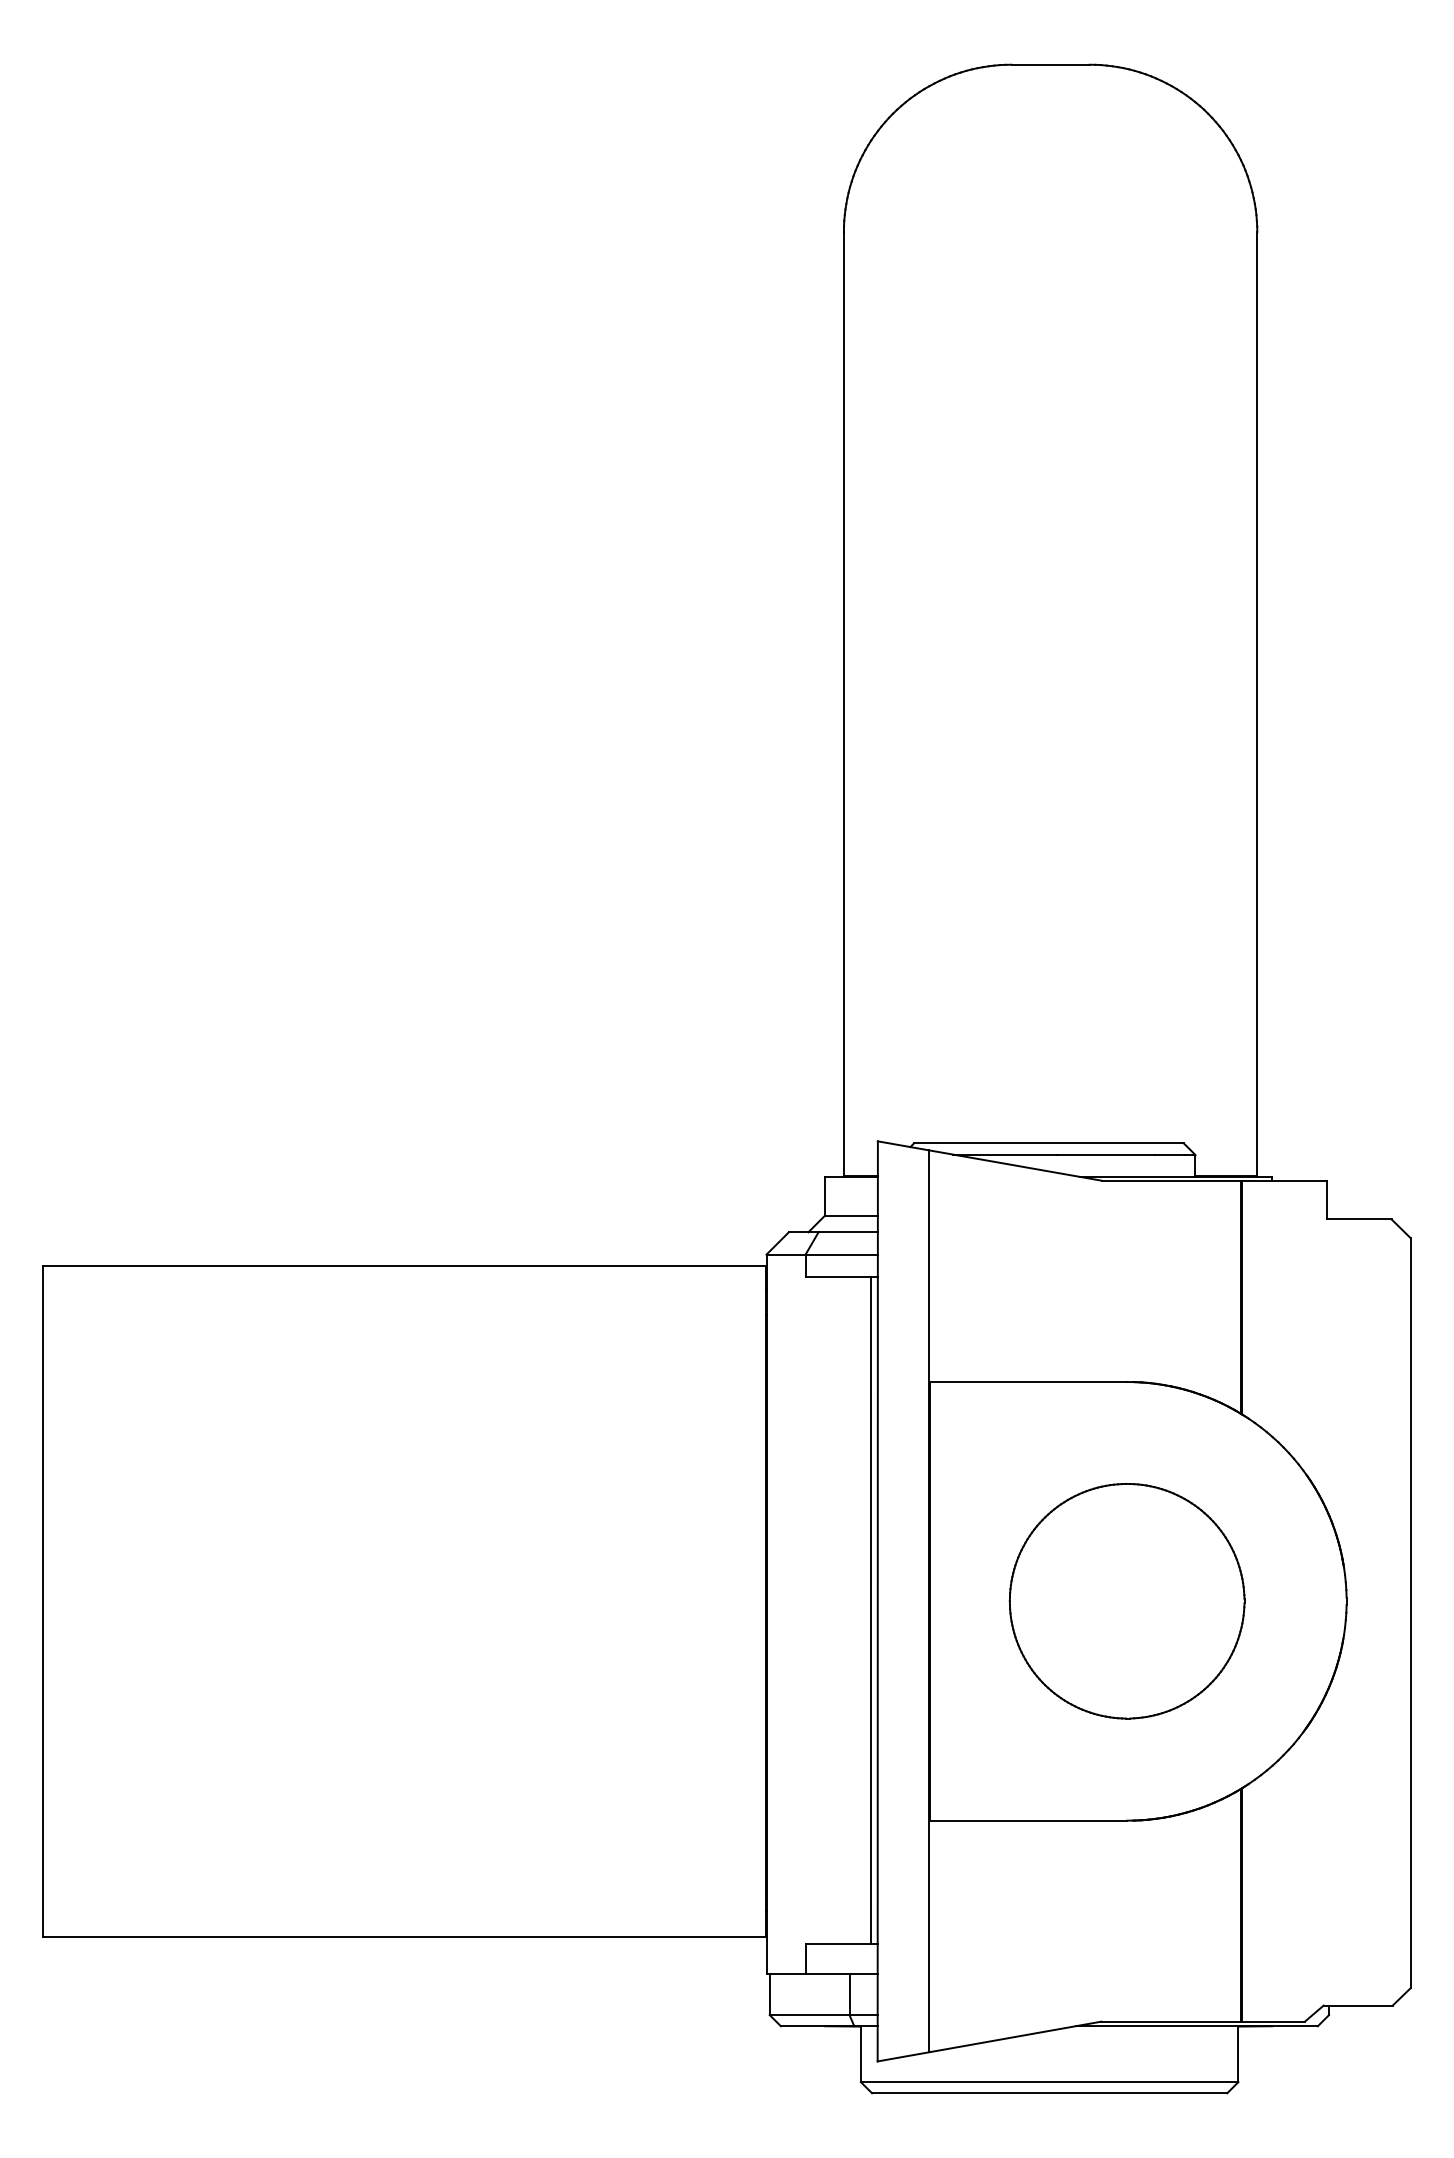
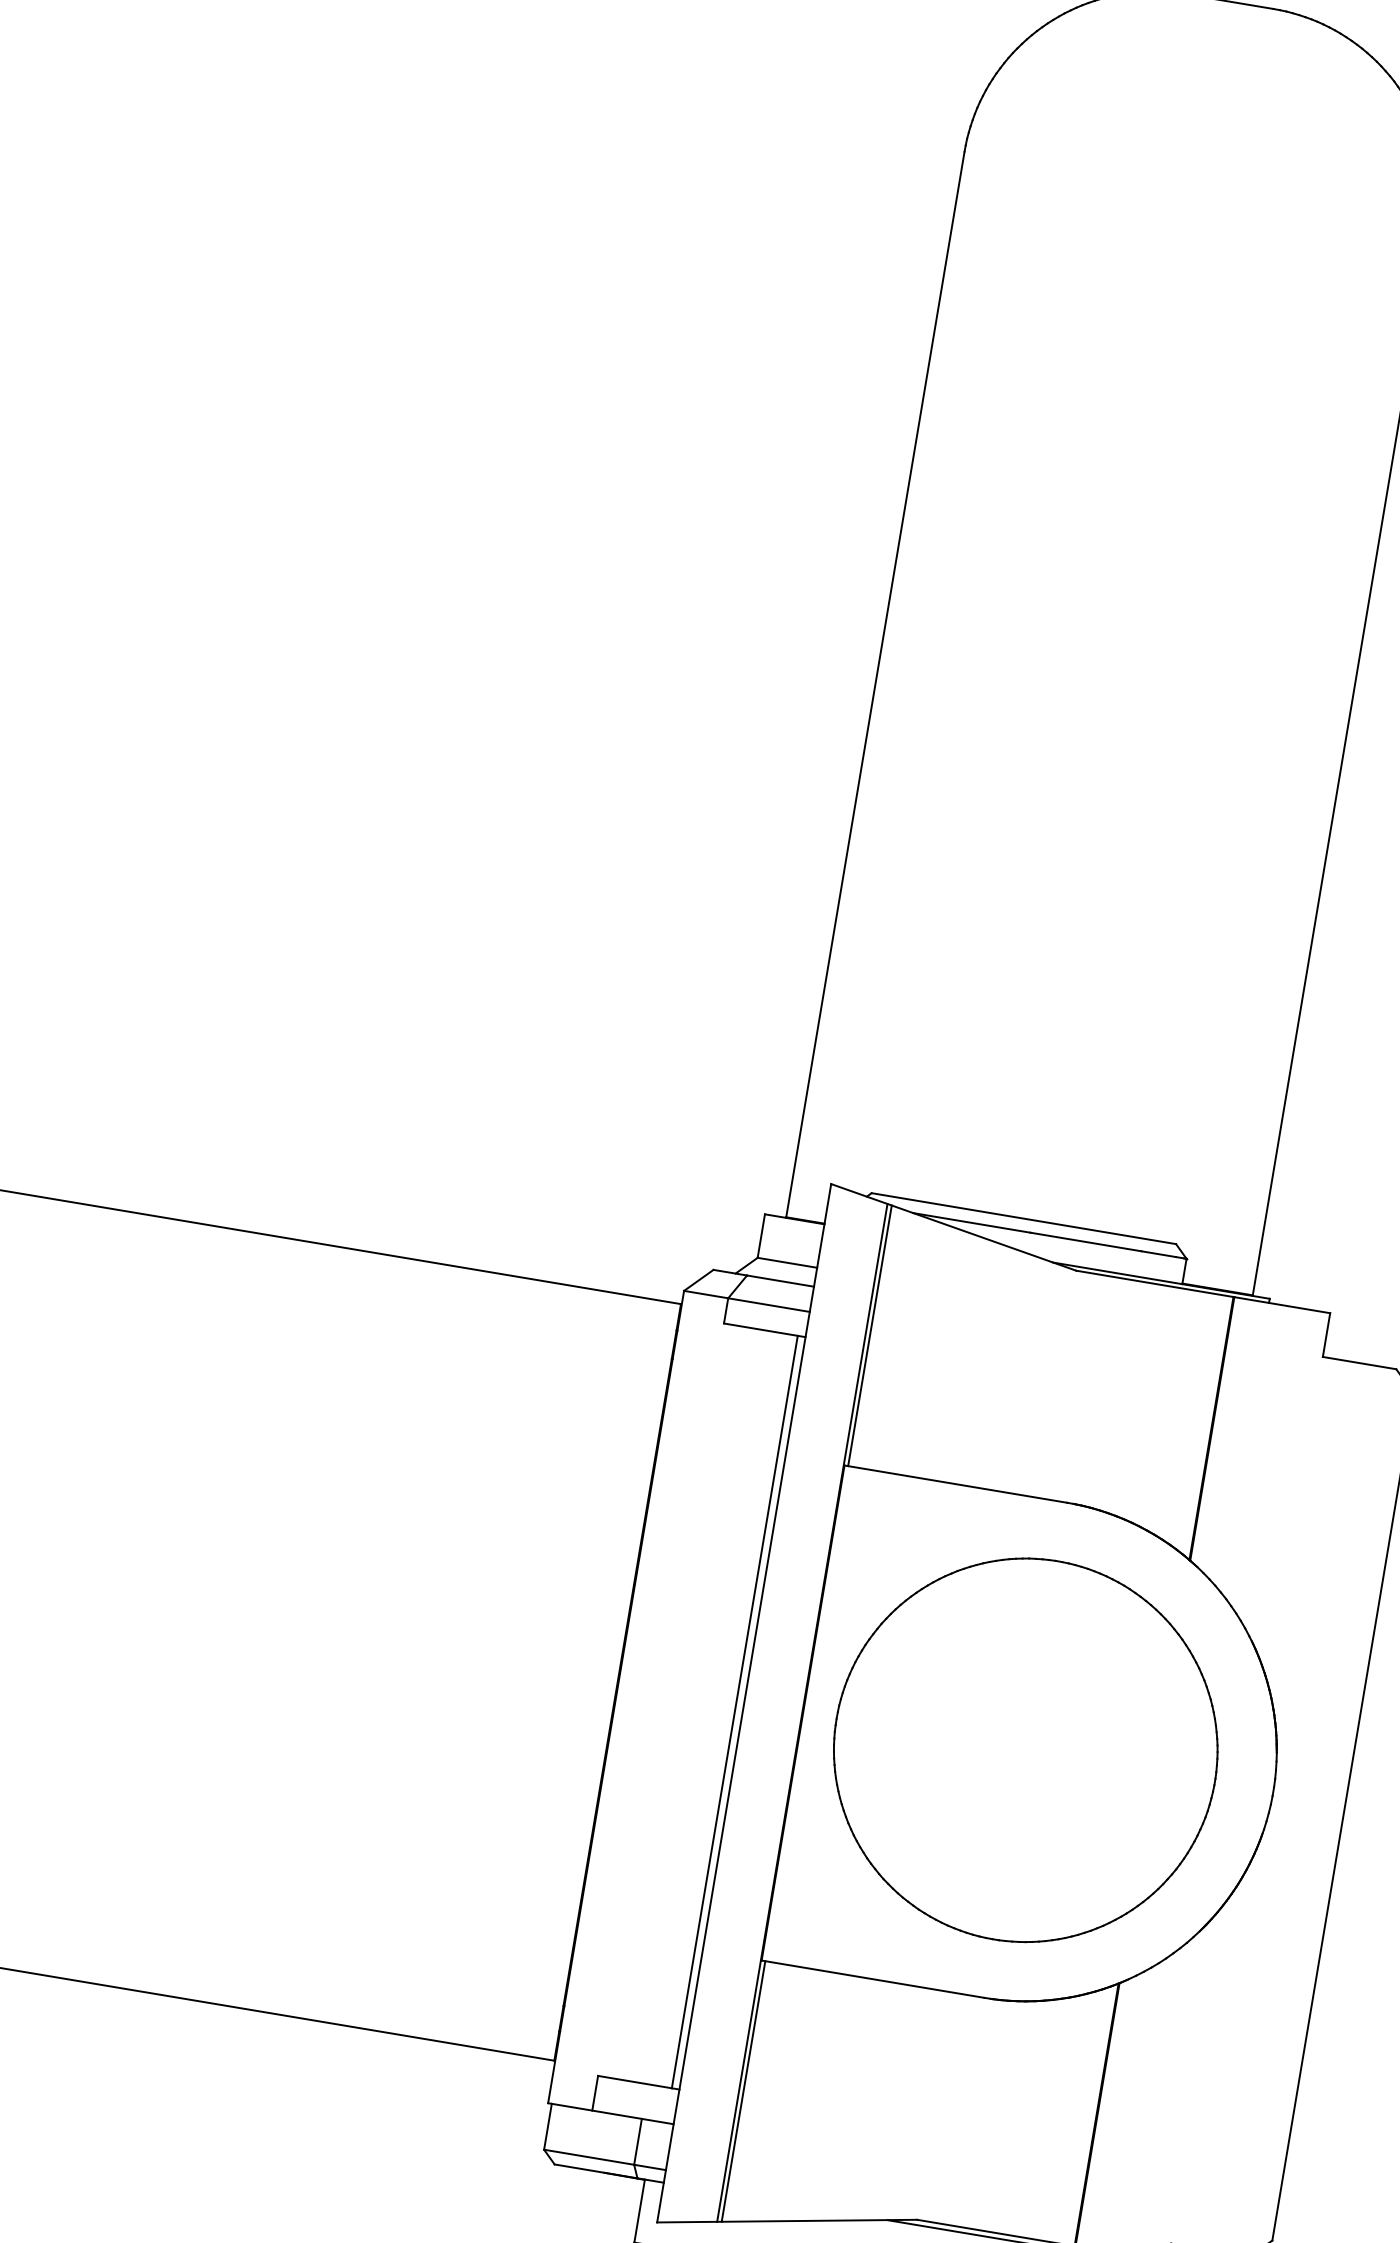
line: (933, 1266) -> (870, 1335), added
part: (1126, 1600) -> (1025, 1749), size x1.43
line: (933, 1935) -> (743, 2090), added

